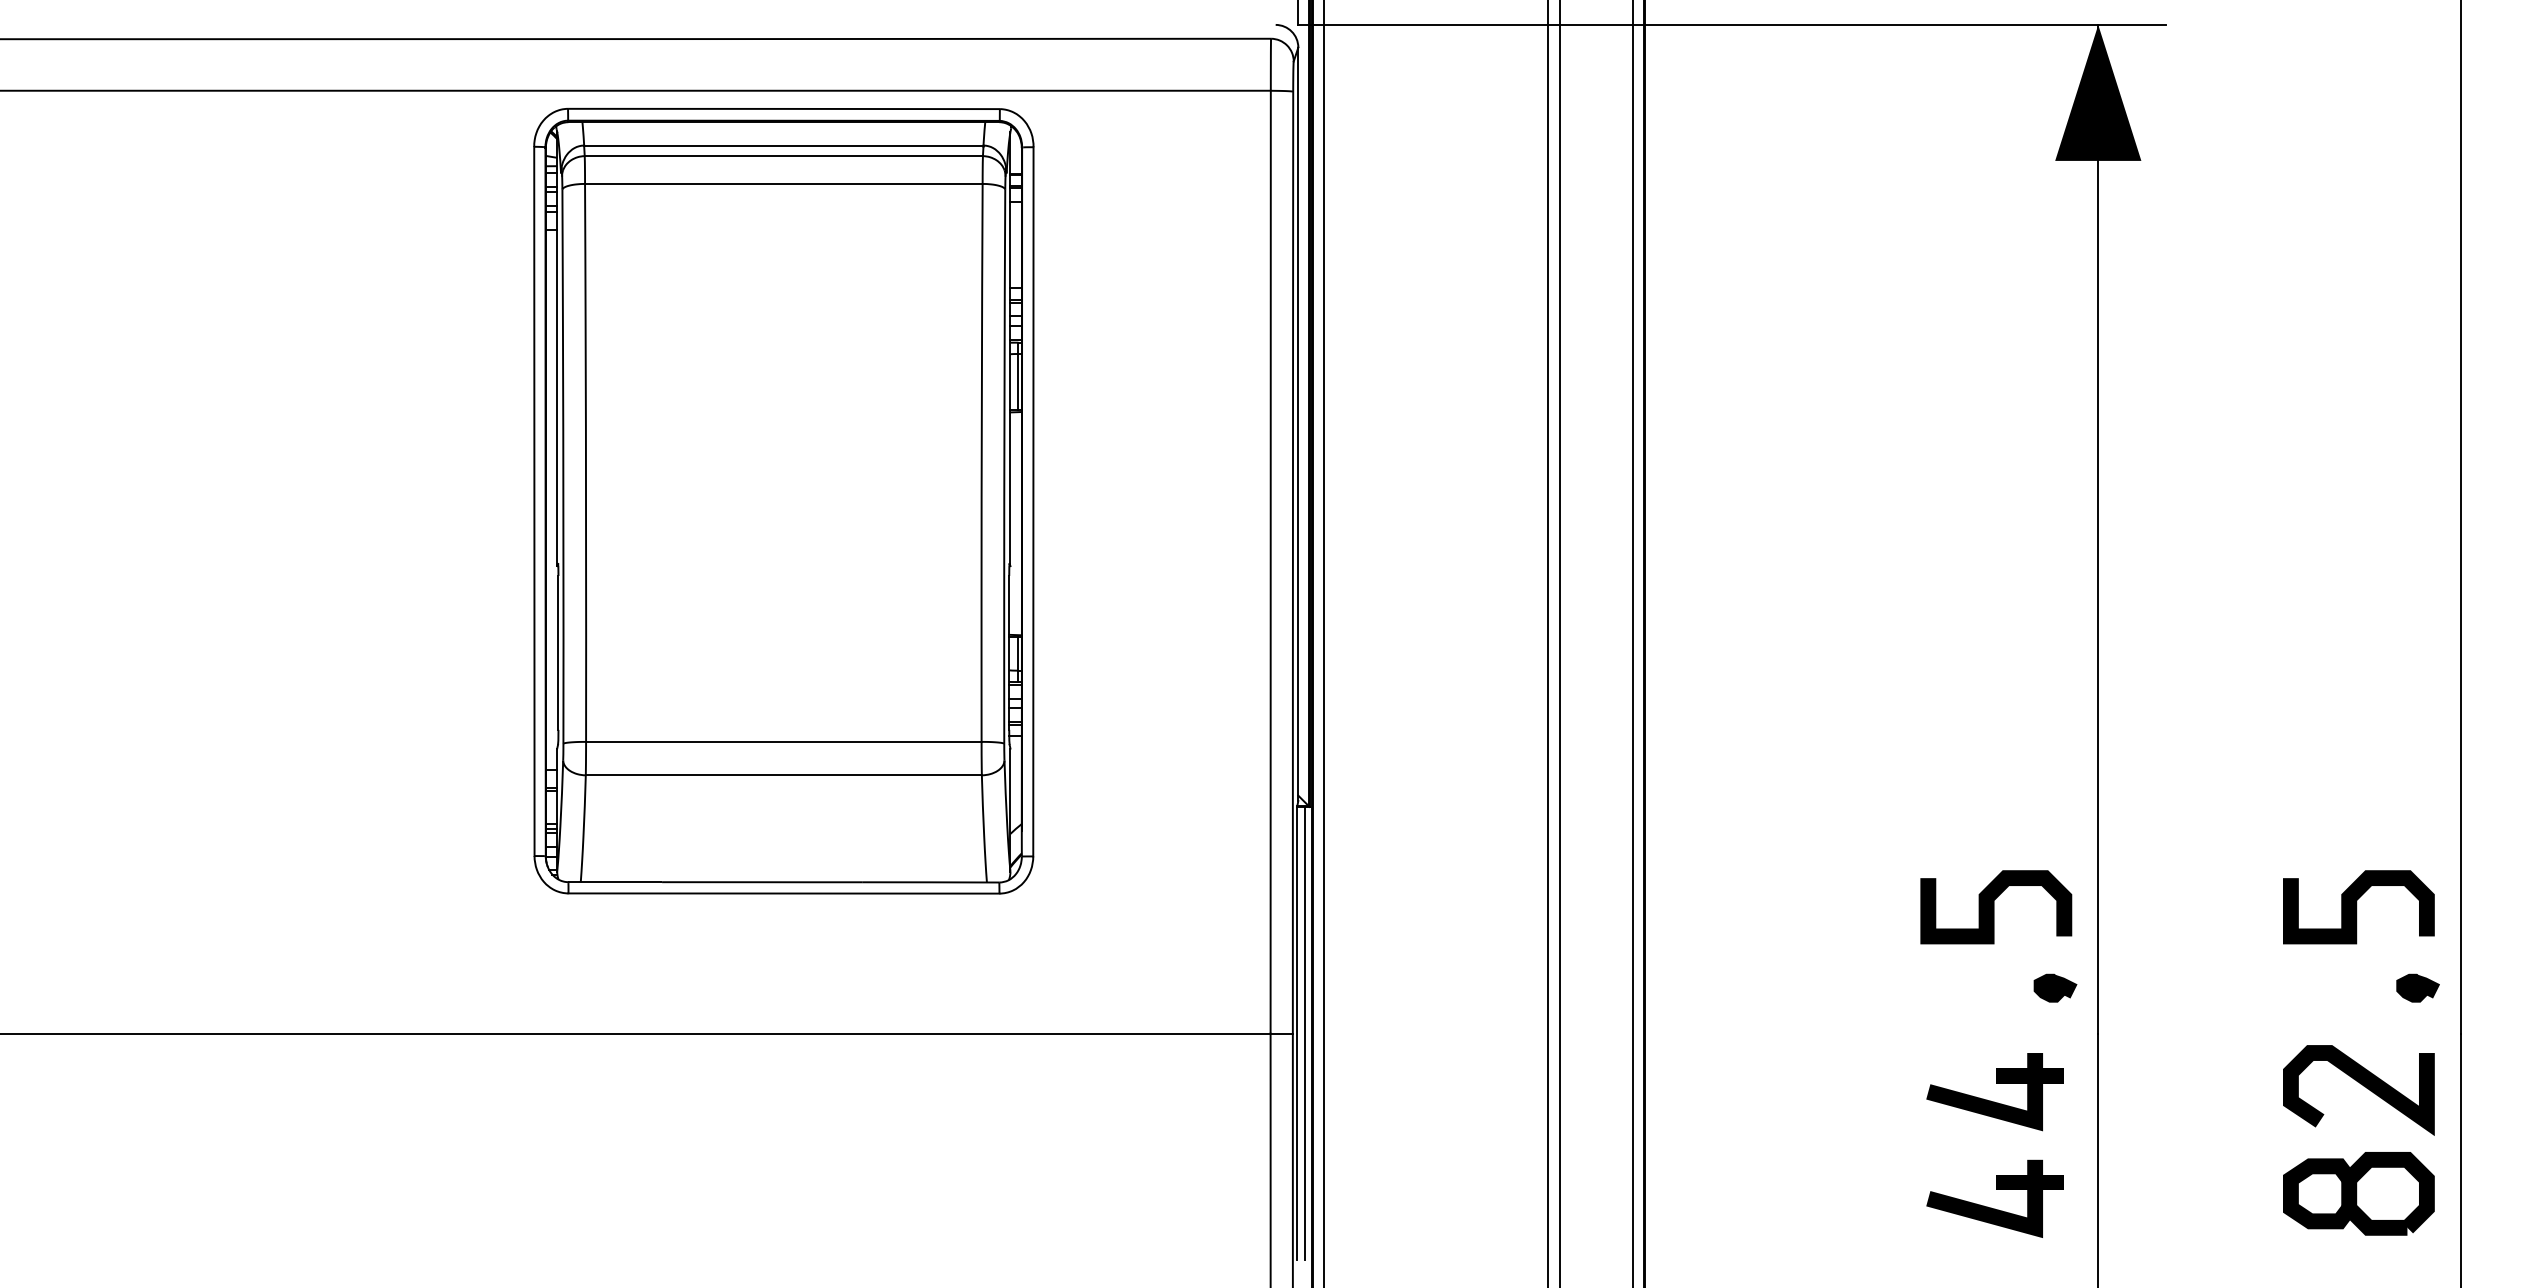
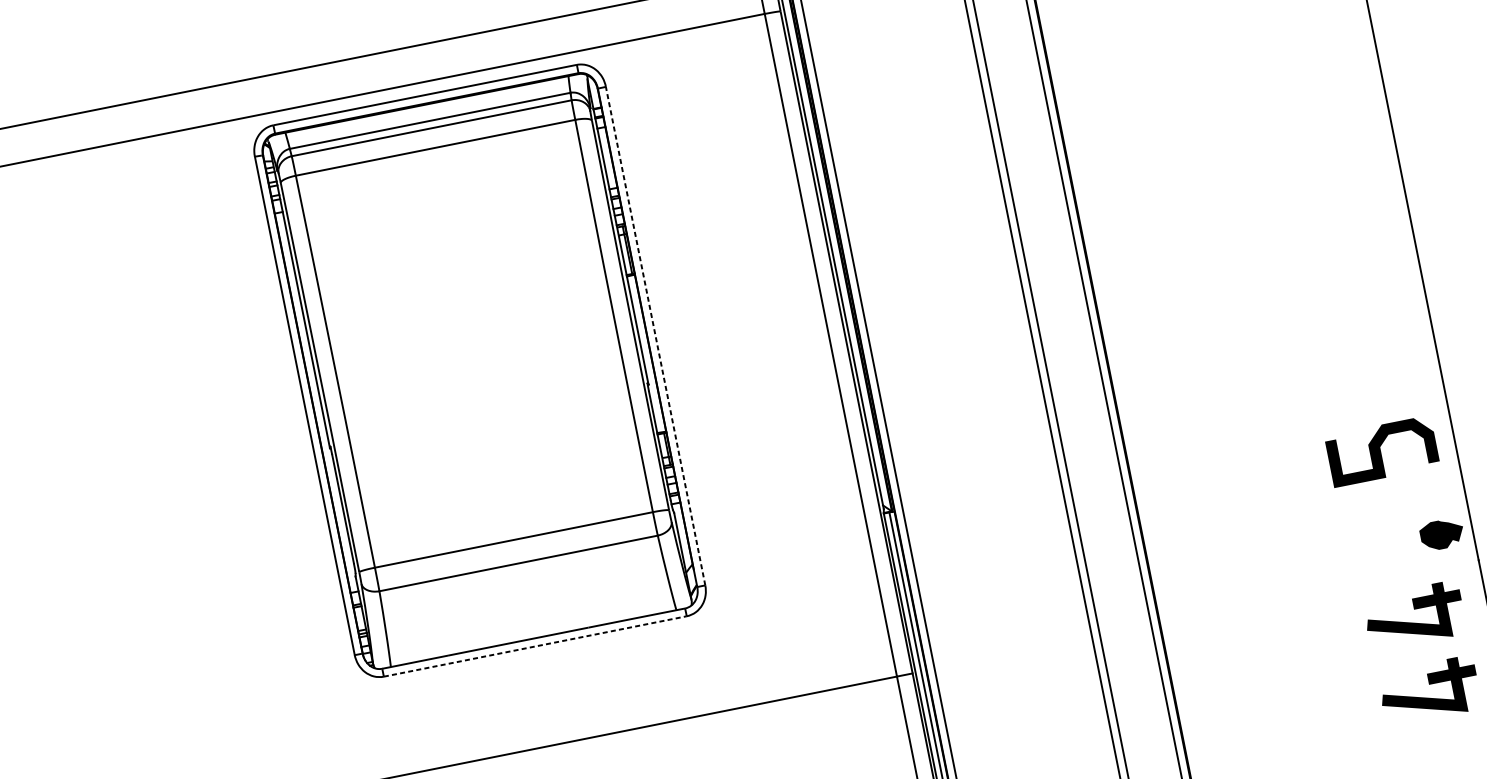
line: (1033, 501) -> (655, 335), solid -> dashed
line: (784, 893) -> (535, 646), solid -> dashed
curve: (1994, 907) -> (1381, 451), moved
part: (2055, 987) -> (1442, 533), size x1.4

